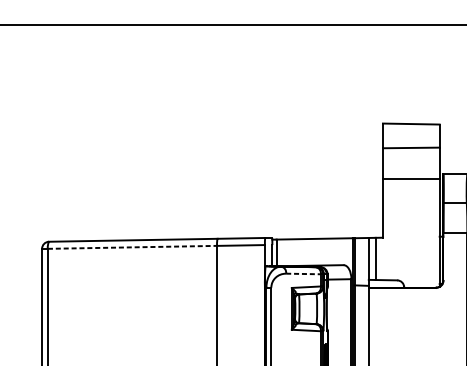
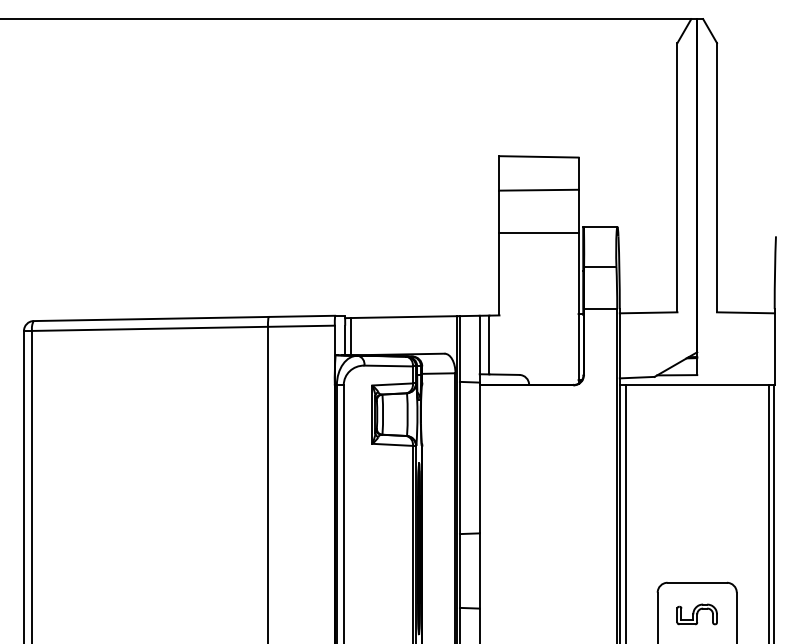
line: (132, 247) -> (150, 328), dashed -> solid
line: (304, 274) -> (389, 366), dashed -> solid

